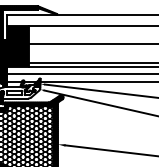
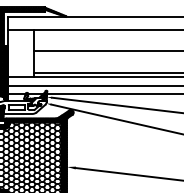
fill: (17, 46) -> (20, 53), removed

